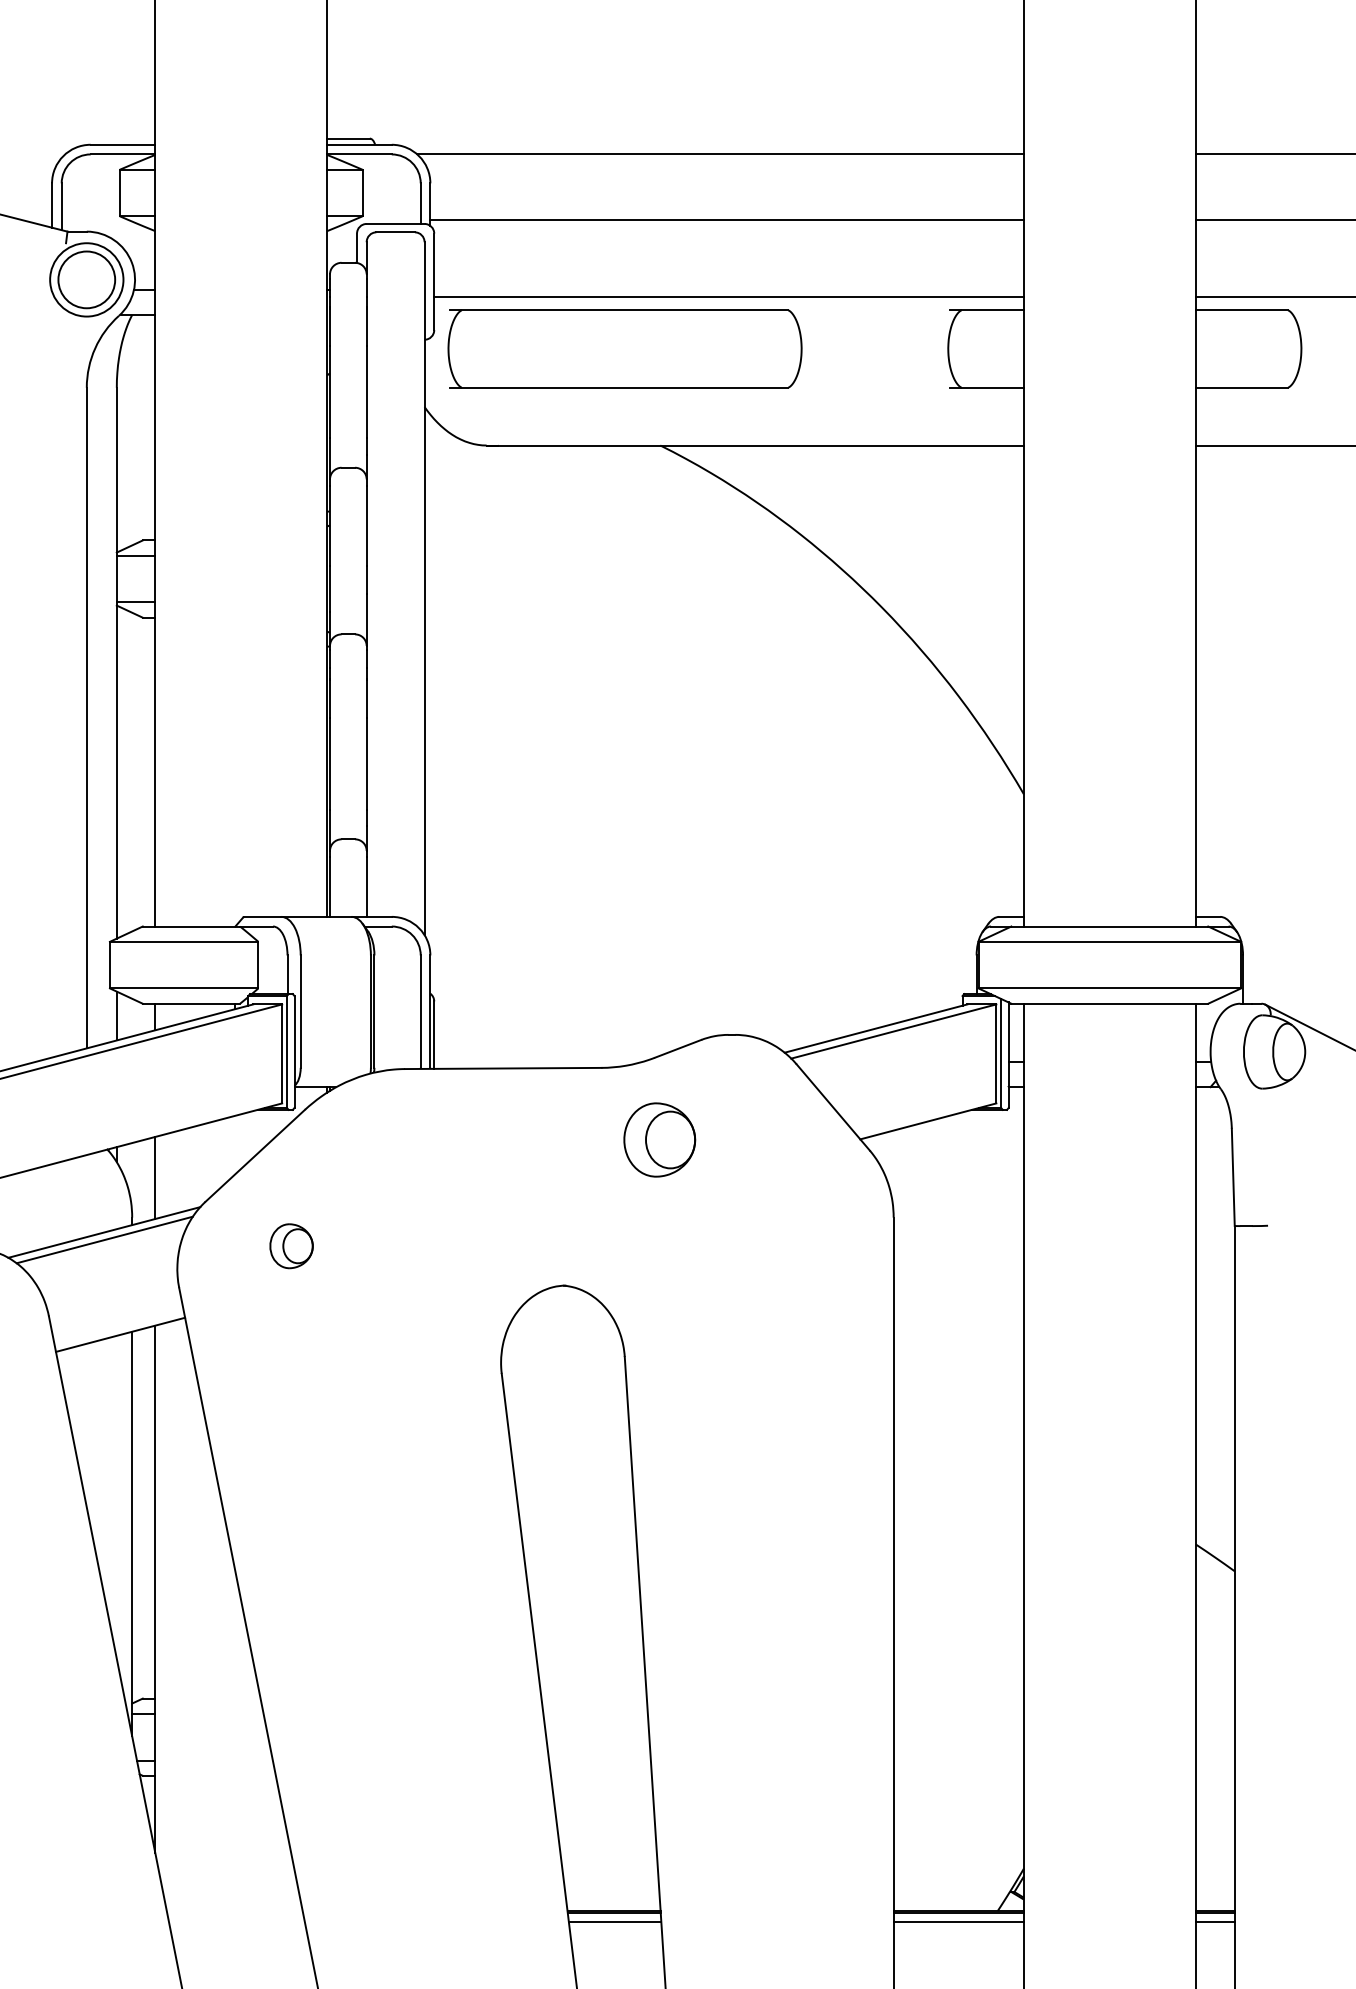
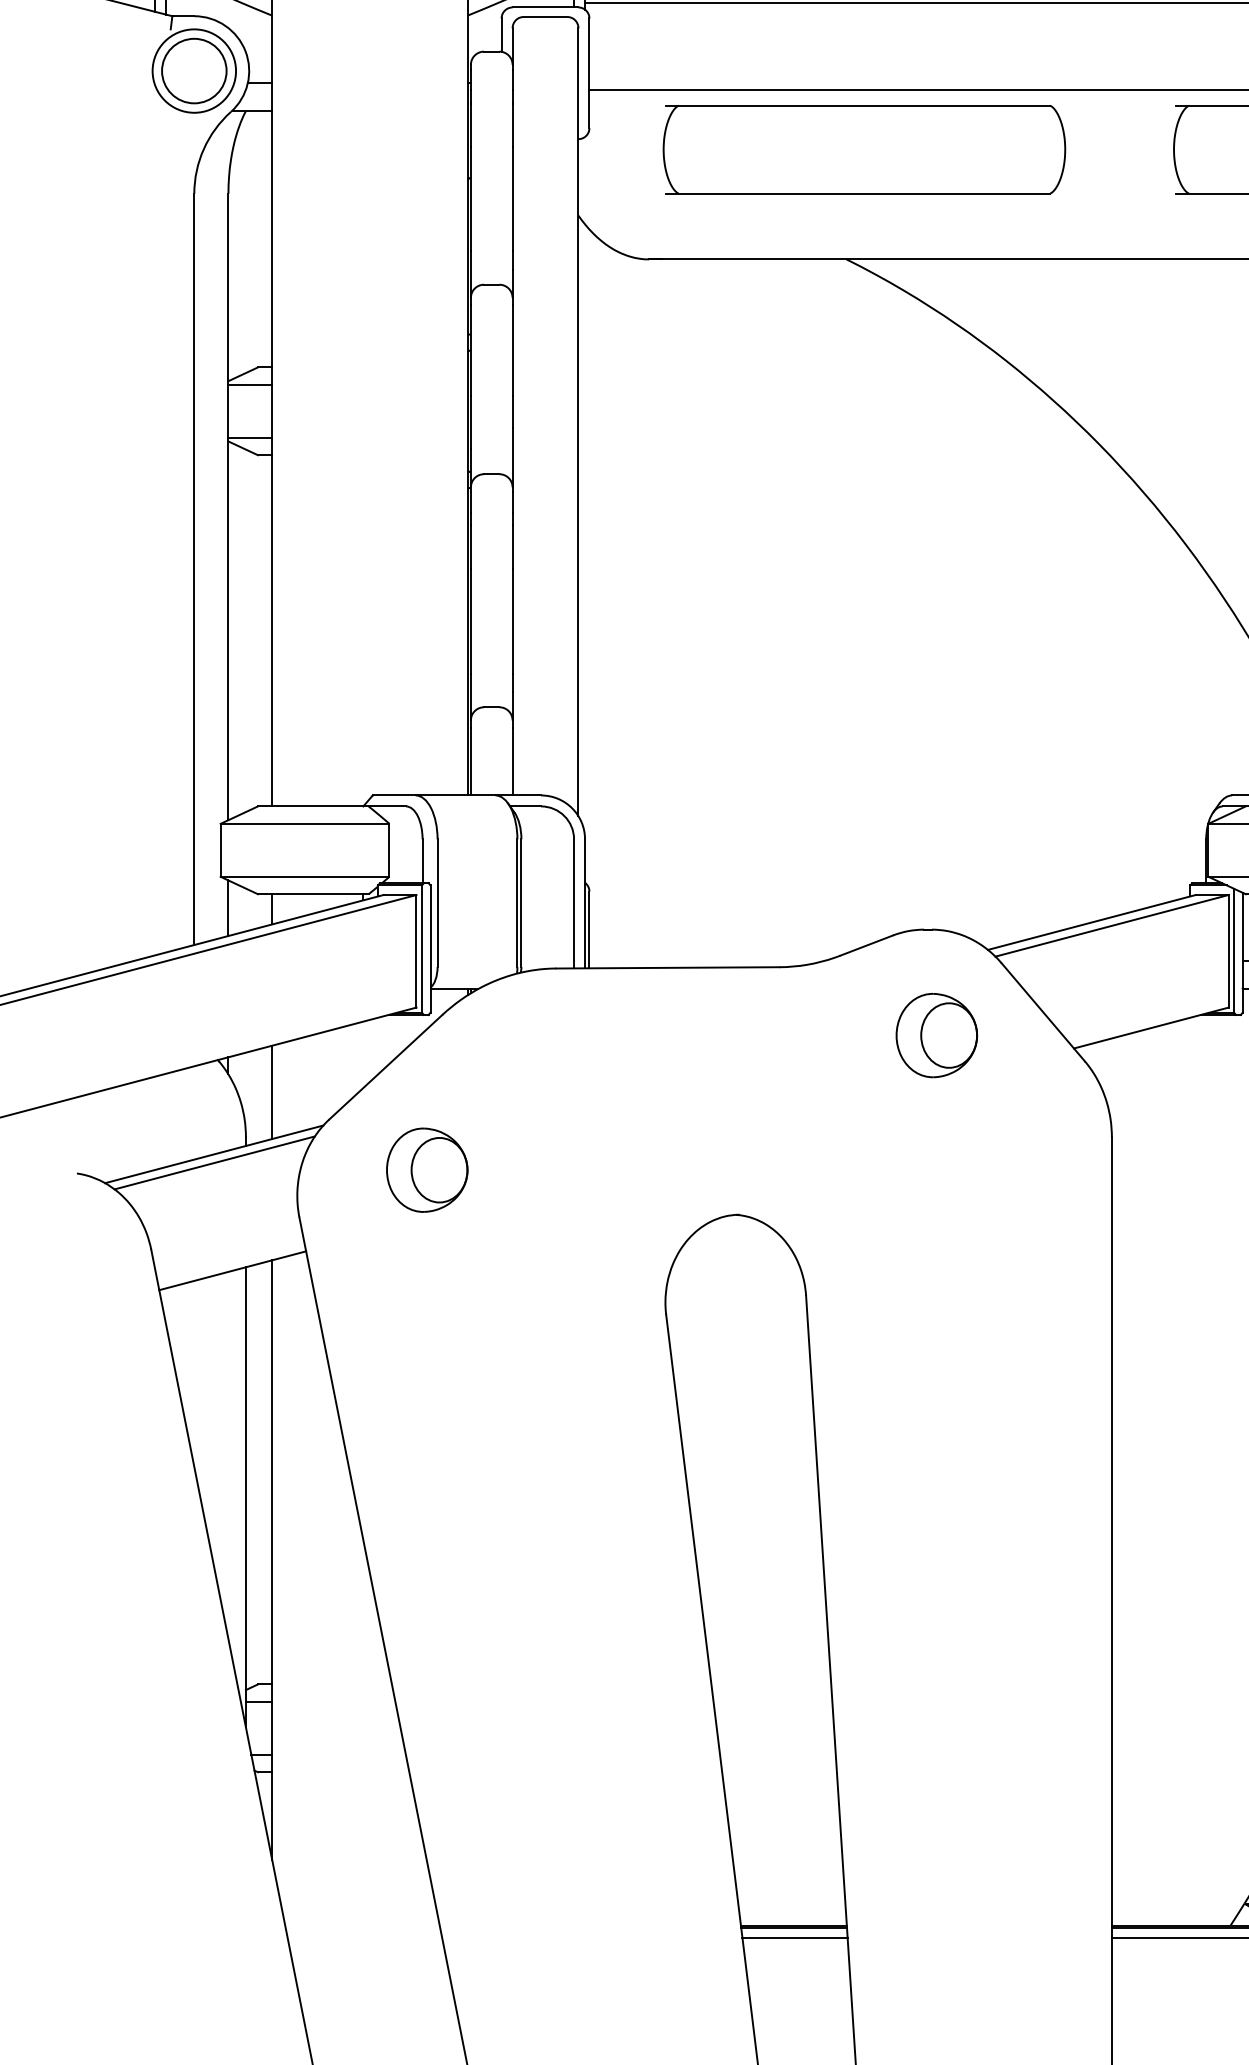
part: (624, 348) -> (863, 149), moved
part: (659, 1139) -> (936, 1034), moved
part: (291, 1245) -> (427, 1169), size x1.67

